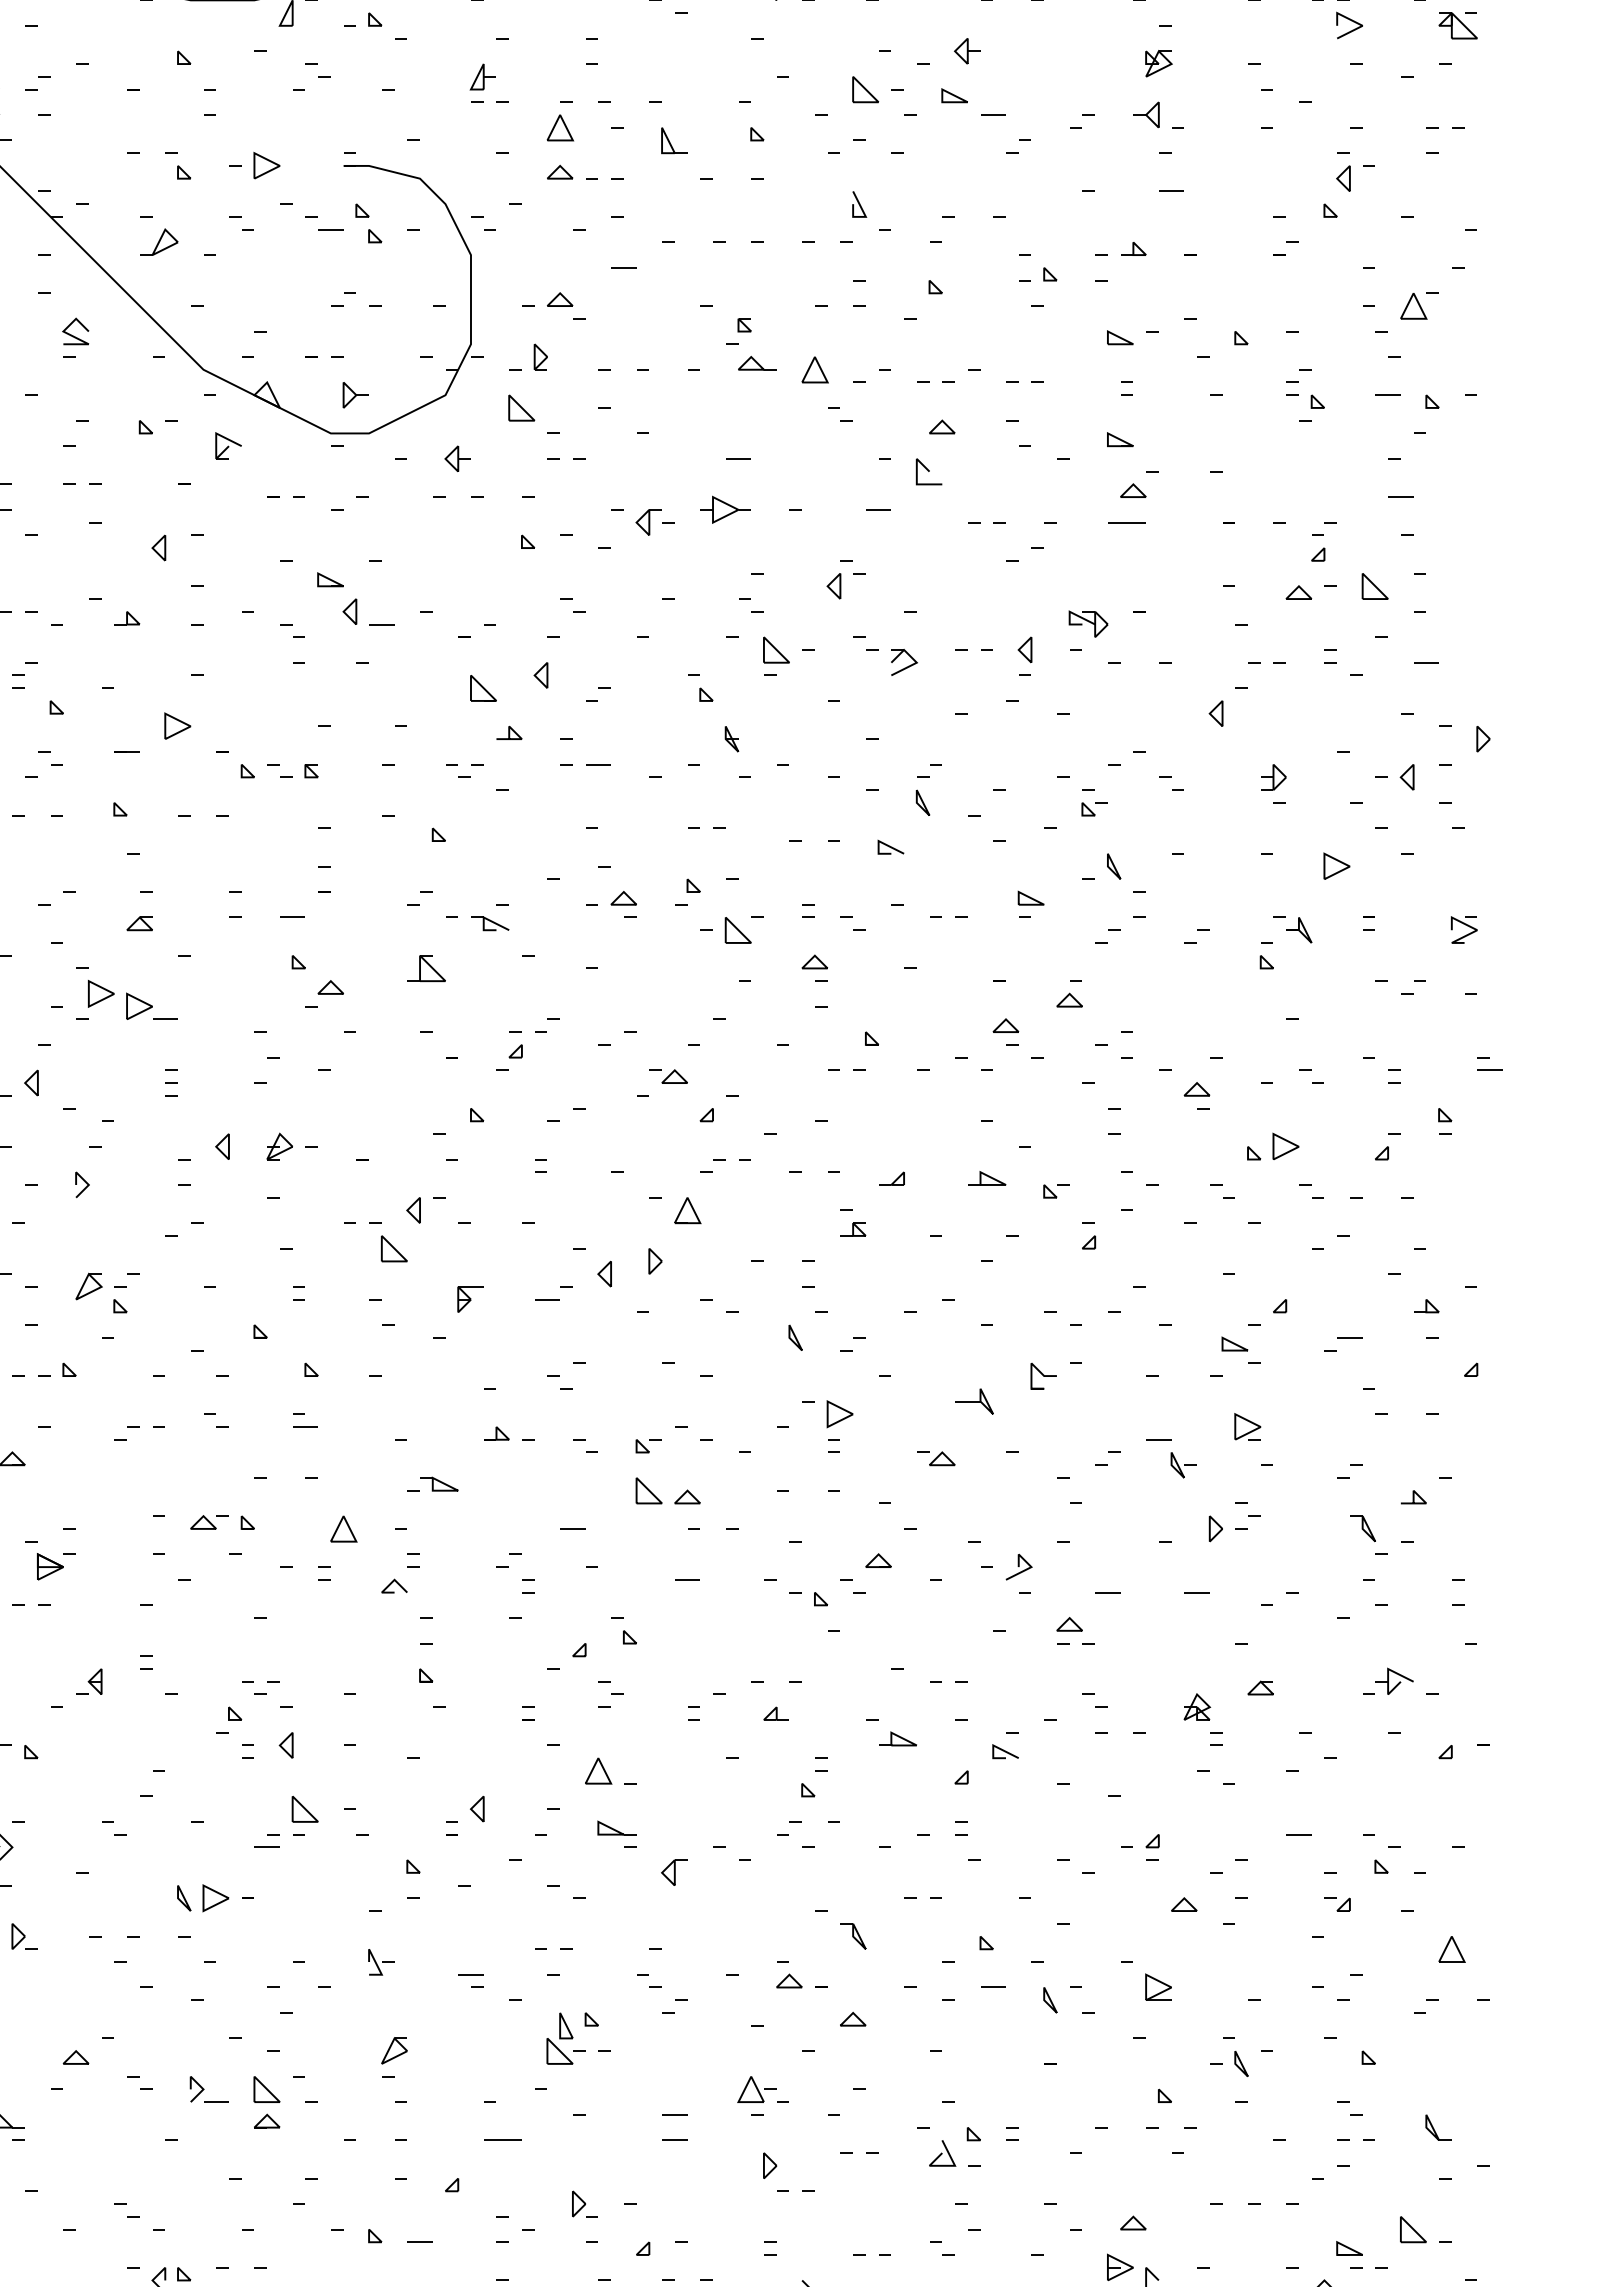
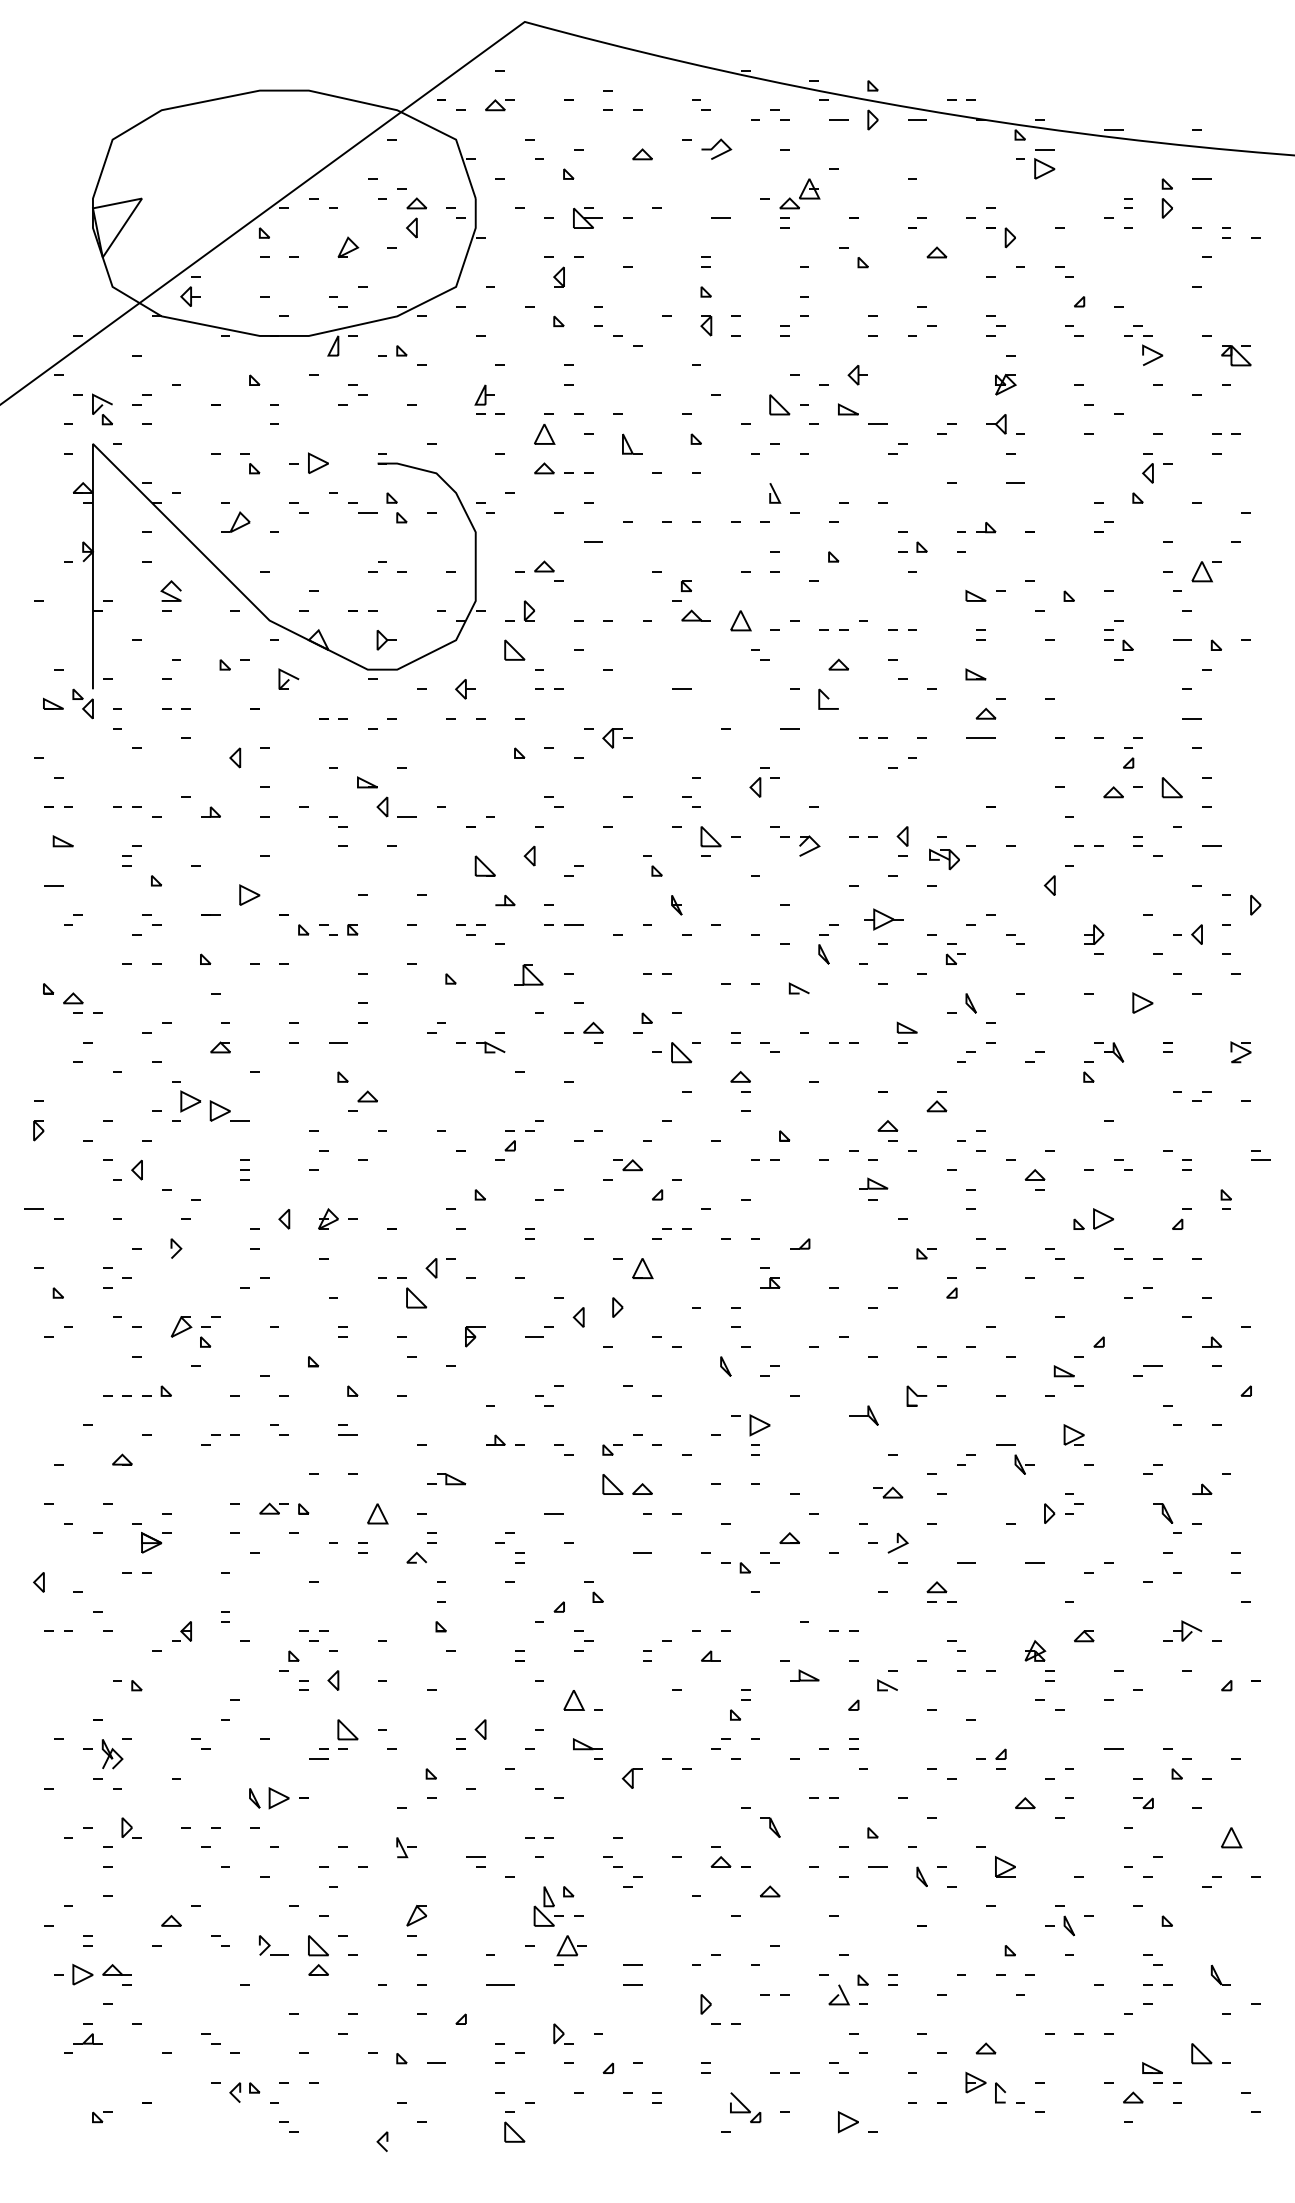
part: (725, 509) -> (883, 919), moved
part: (1088, 624) -> (944, 859), moved
part: (426, 967) -> (528, 974), moved
part: (987, 1178) -> (873, 1183), moved
part: (936, 1458) -> (888, 1492), moved
part: (756, 2089) -> (571, 1945), moved

